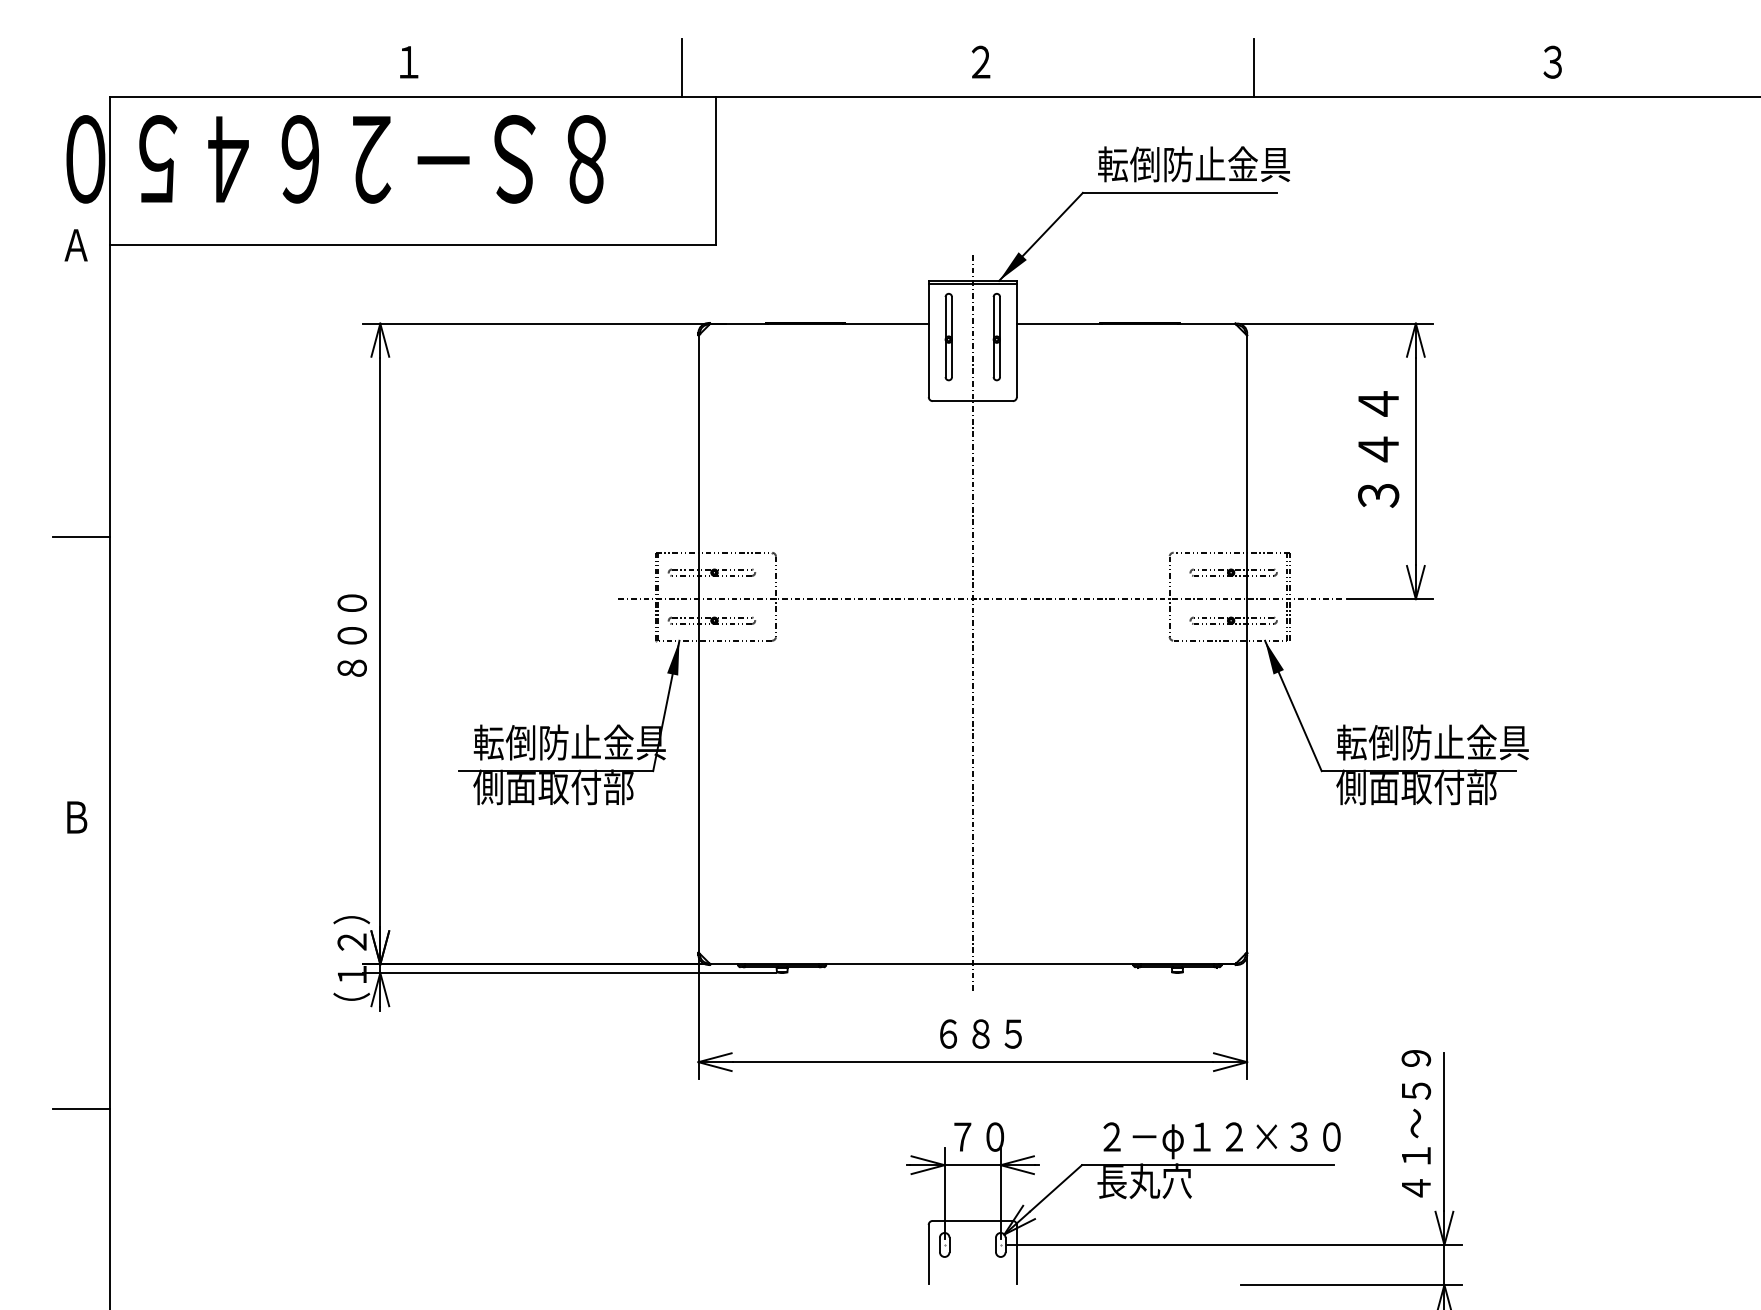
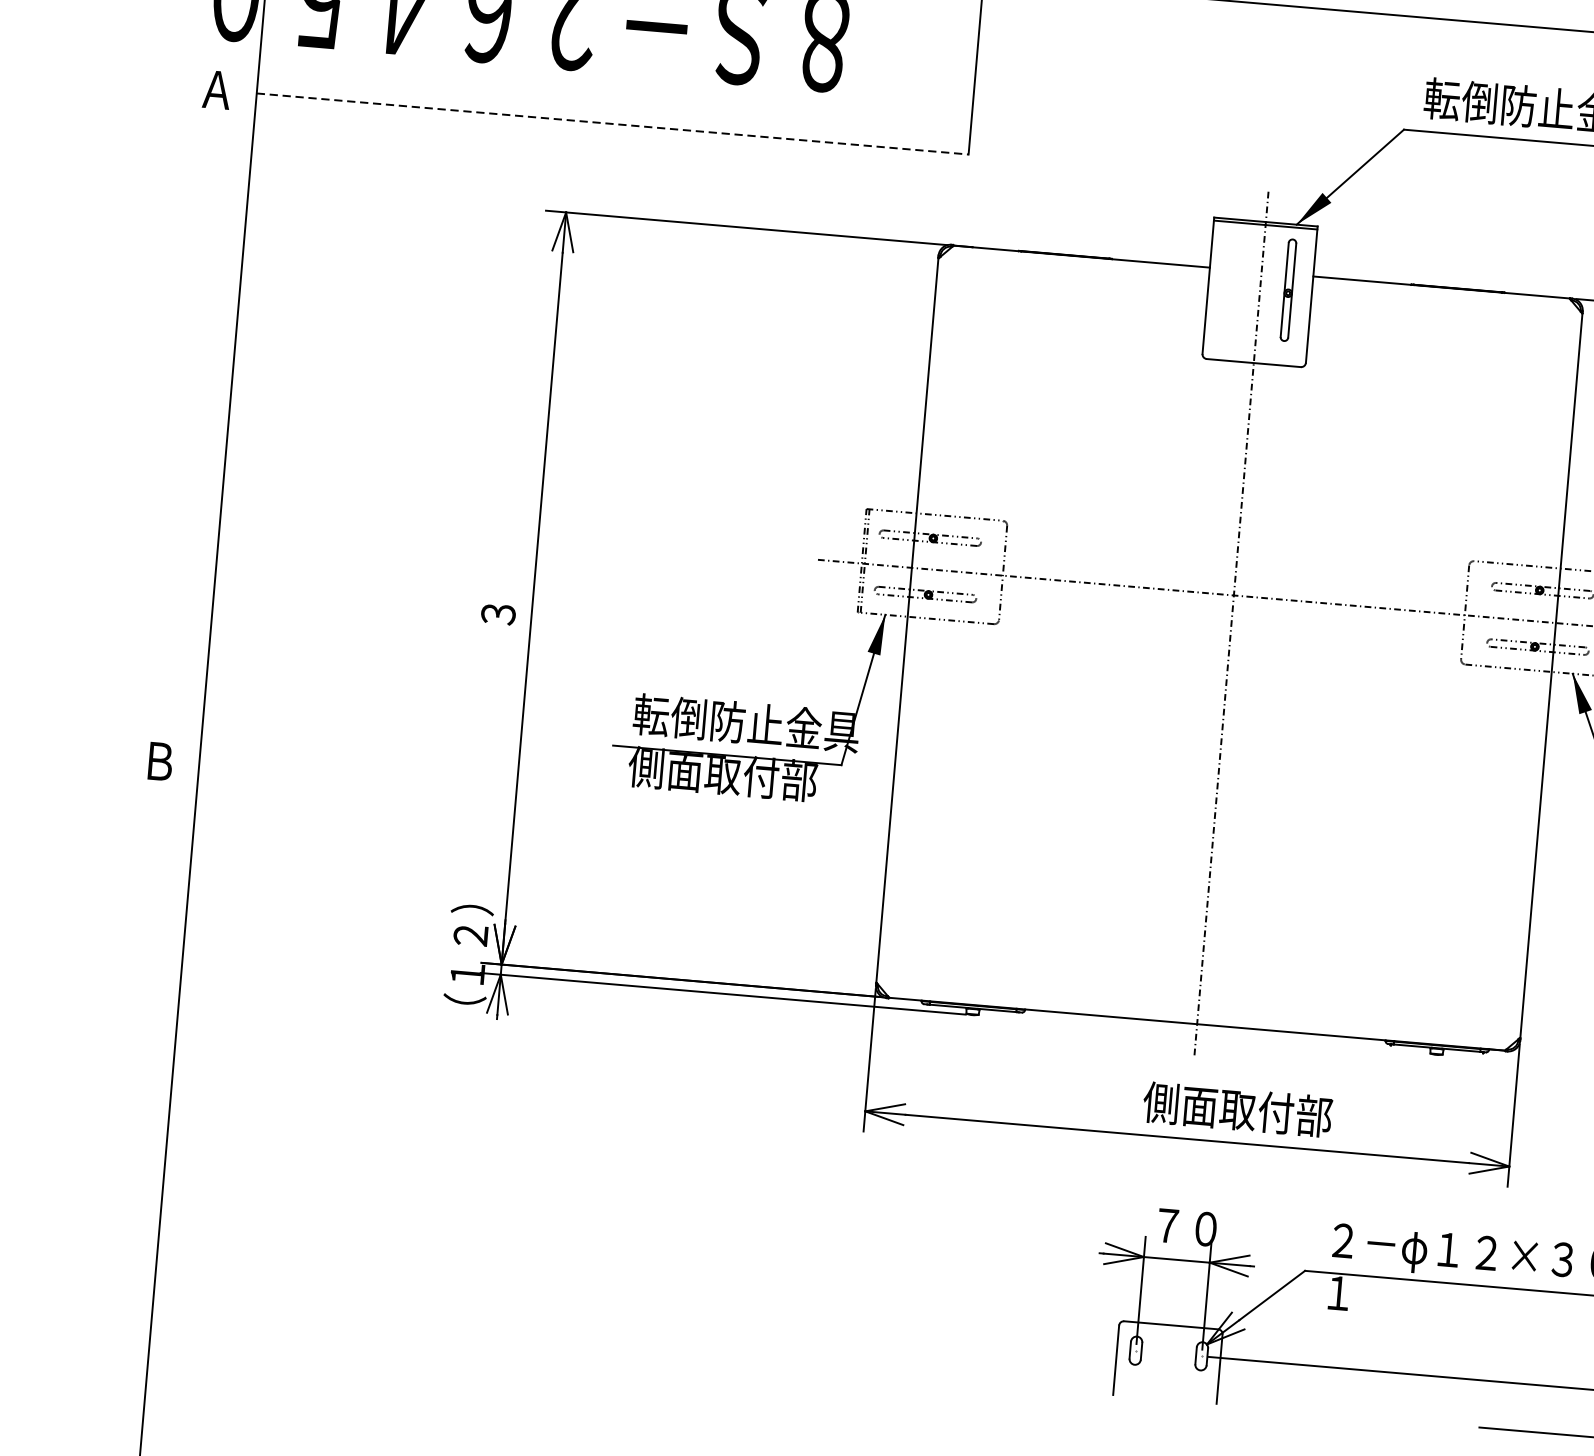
line: (413, 245) -> (612, 124), solid -> dashed
part: (948, 337) -> (1231, 285), removed
line: (81, 537) -> (193, 433), removed
text: (351, 635) -> (500, 575), ８００ -> ３
text: (1013, 1033) -> (1237, 1109), ６８５ -> 側面取付部
line: (81, 1109) -> (136, 1104), removed
text: (1144, 1181) -> (1376, 1296), 長丸穴 -> １

